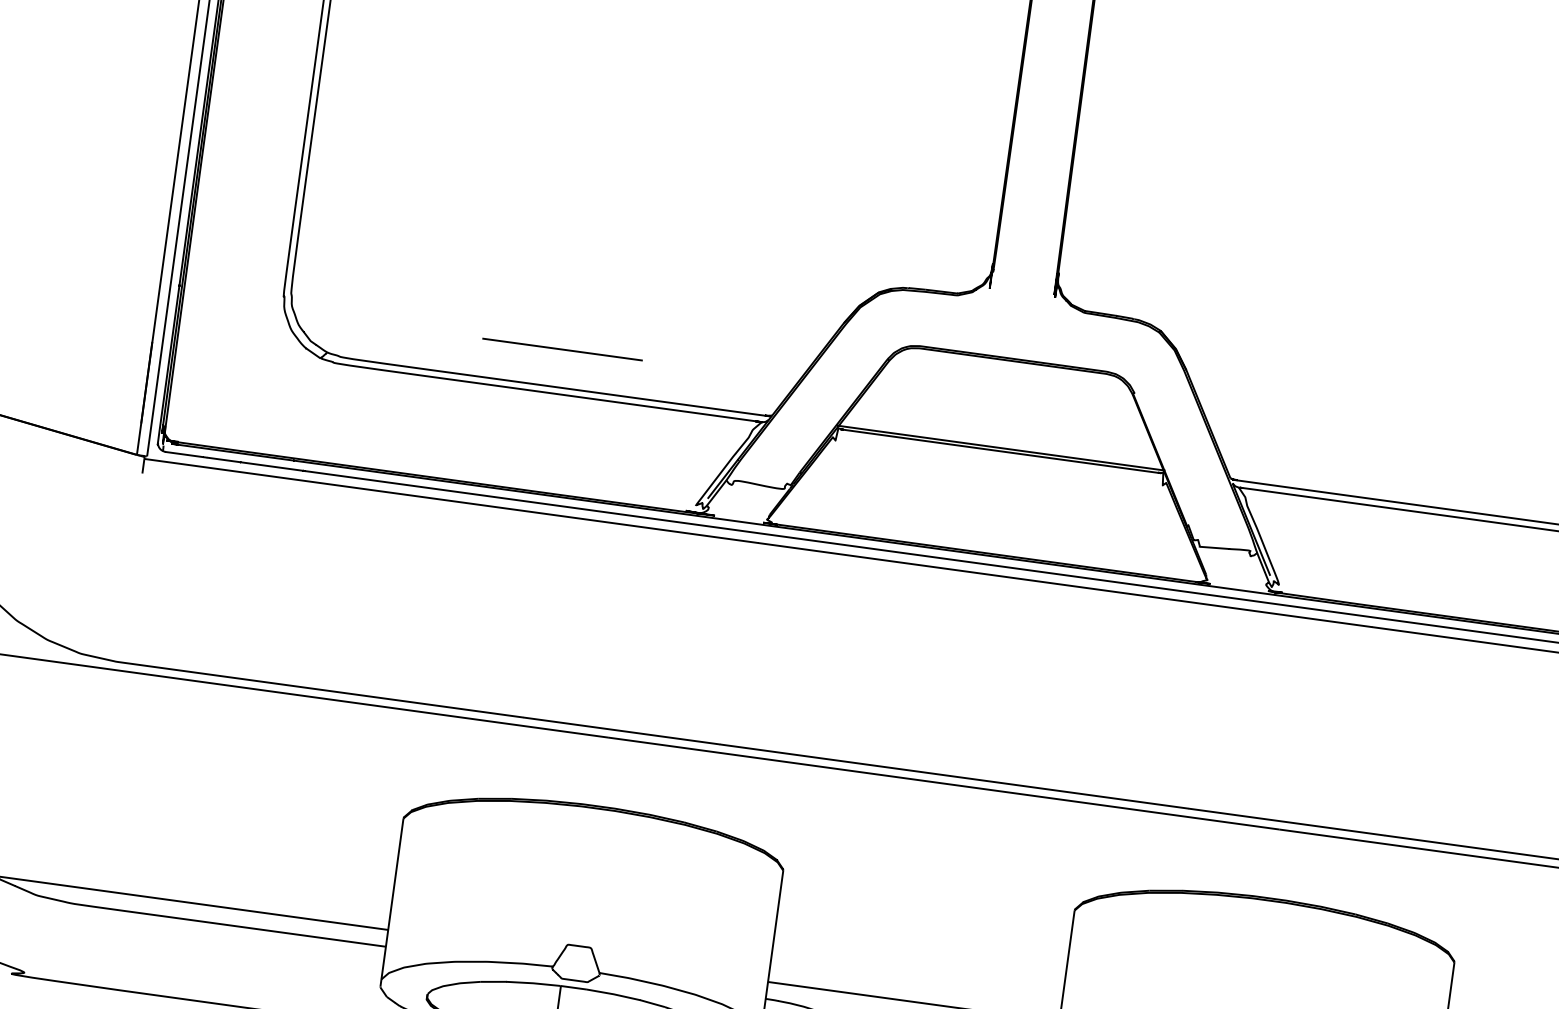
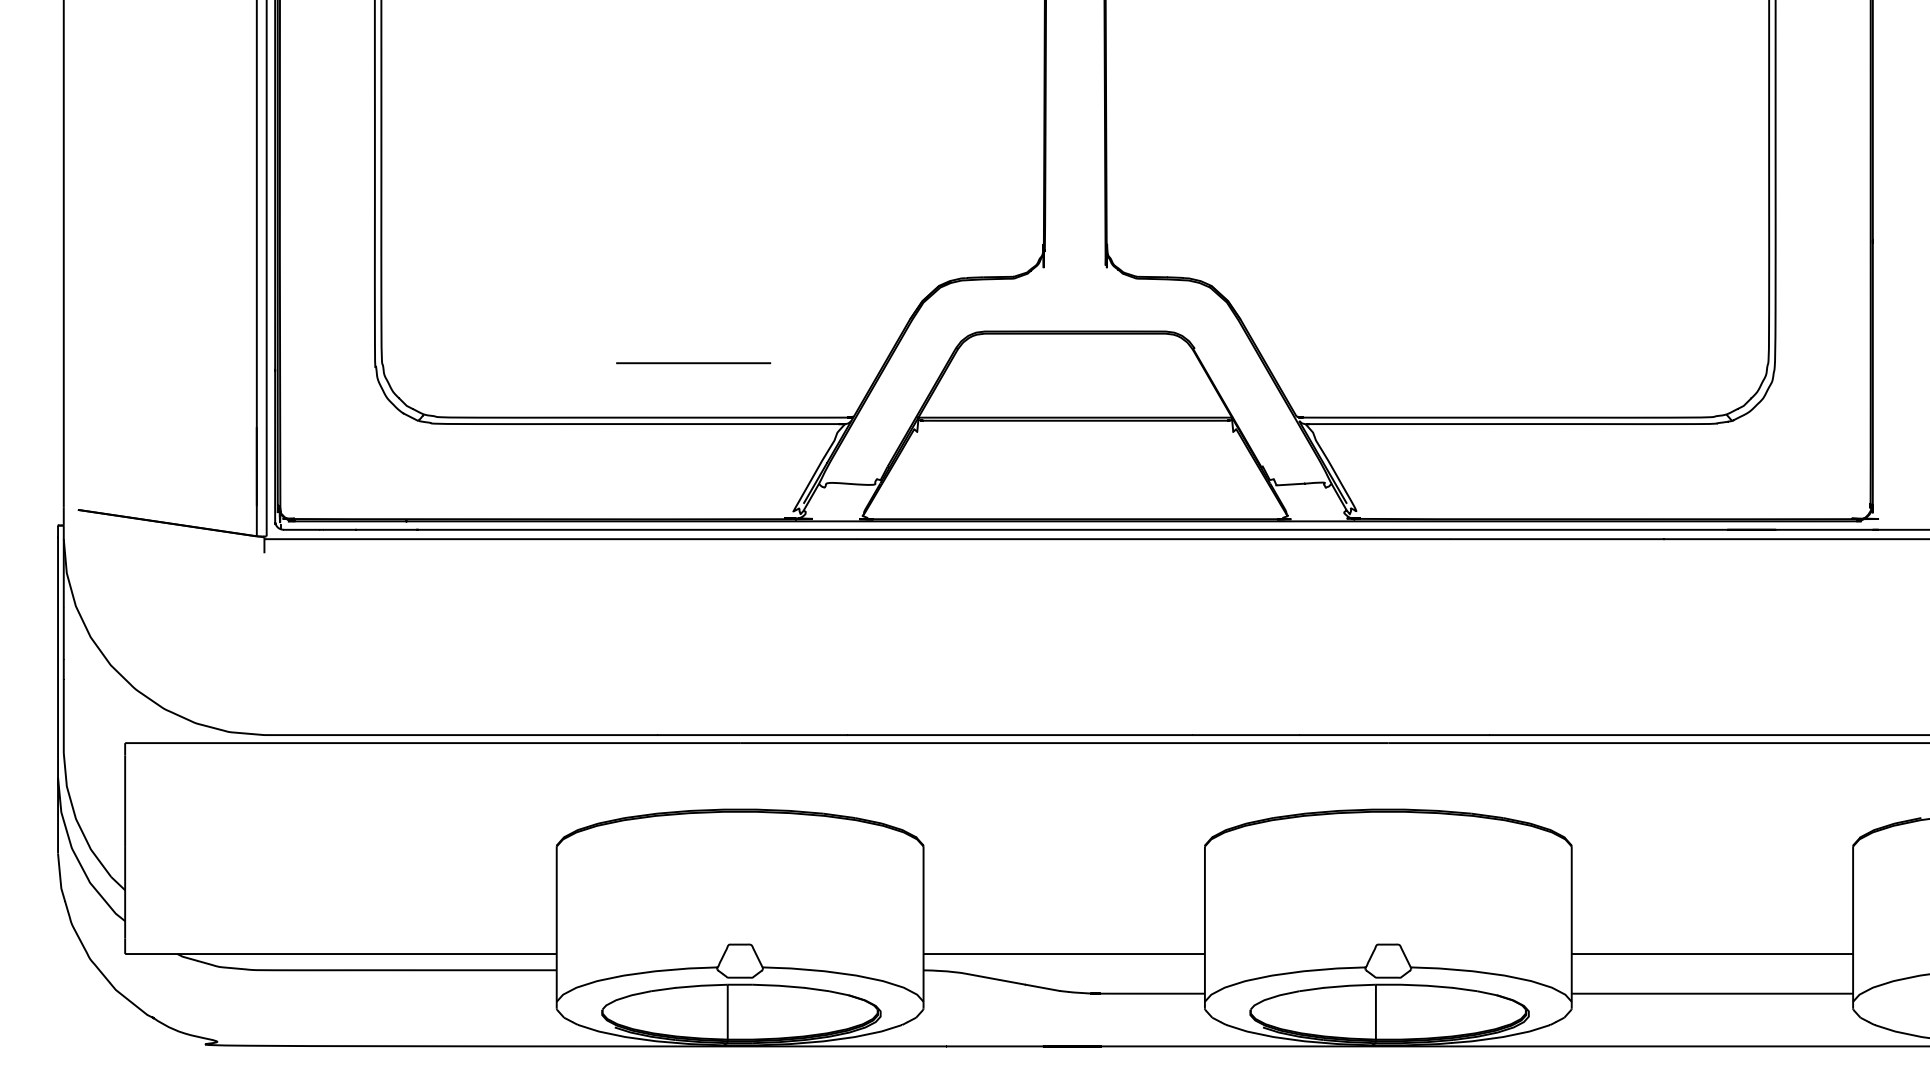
line: (562, 349) -> (693, 363), moved

